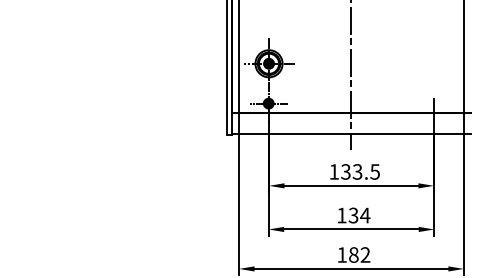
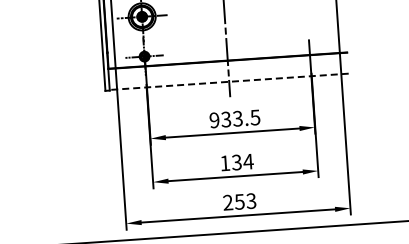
line: (351, 134) -> (229, 81), solid -> dashed
text: (333, 171) -> (213, 119), 133.5 -> 933.5
text: (353, 254) -> (239, 201), 182 -> 253

